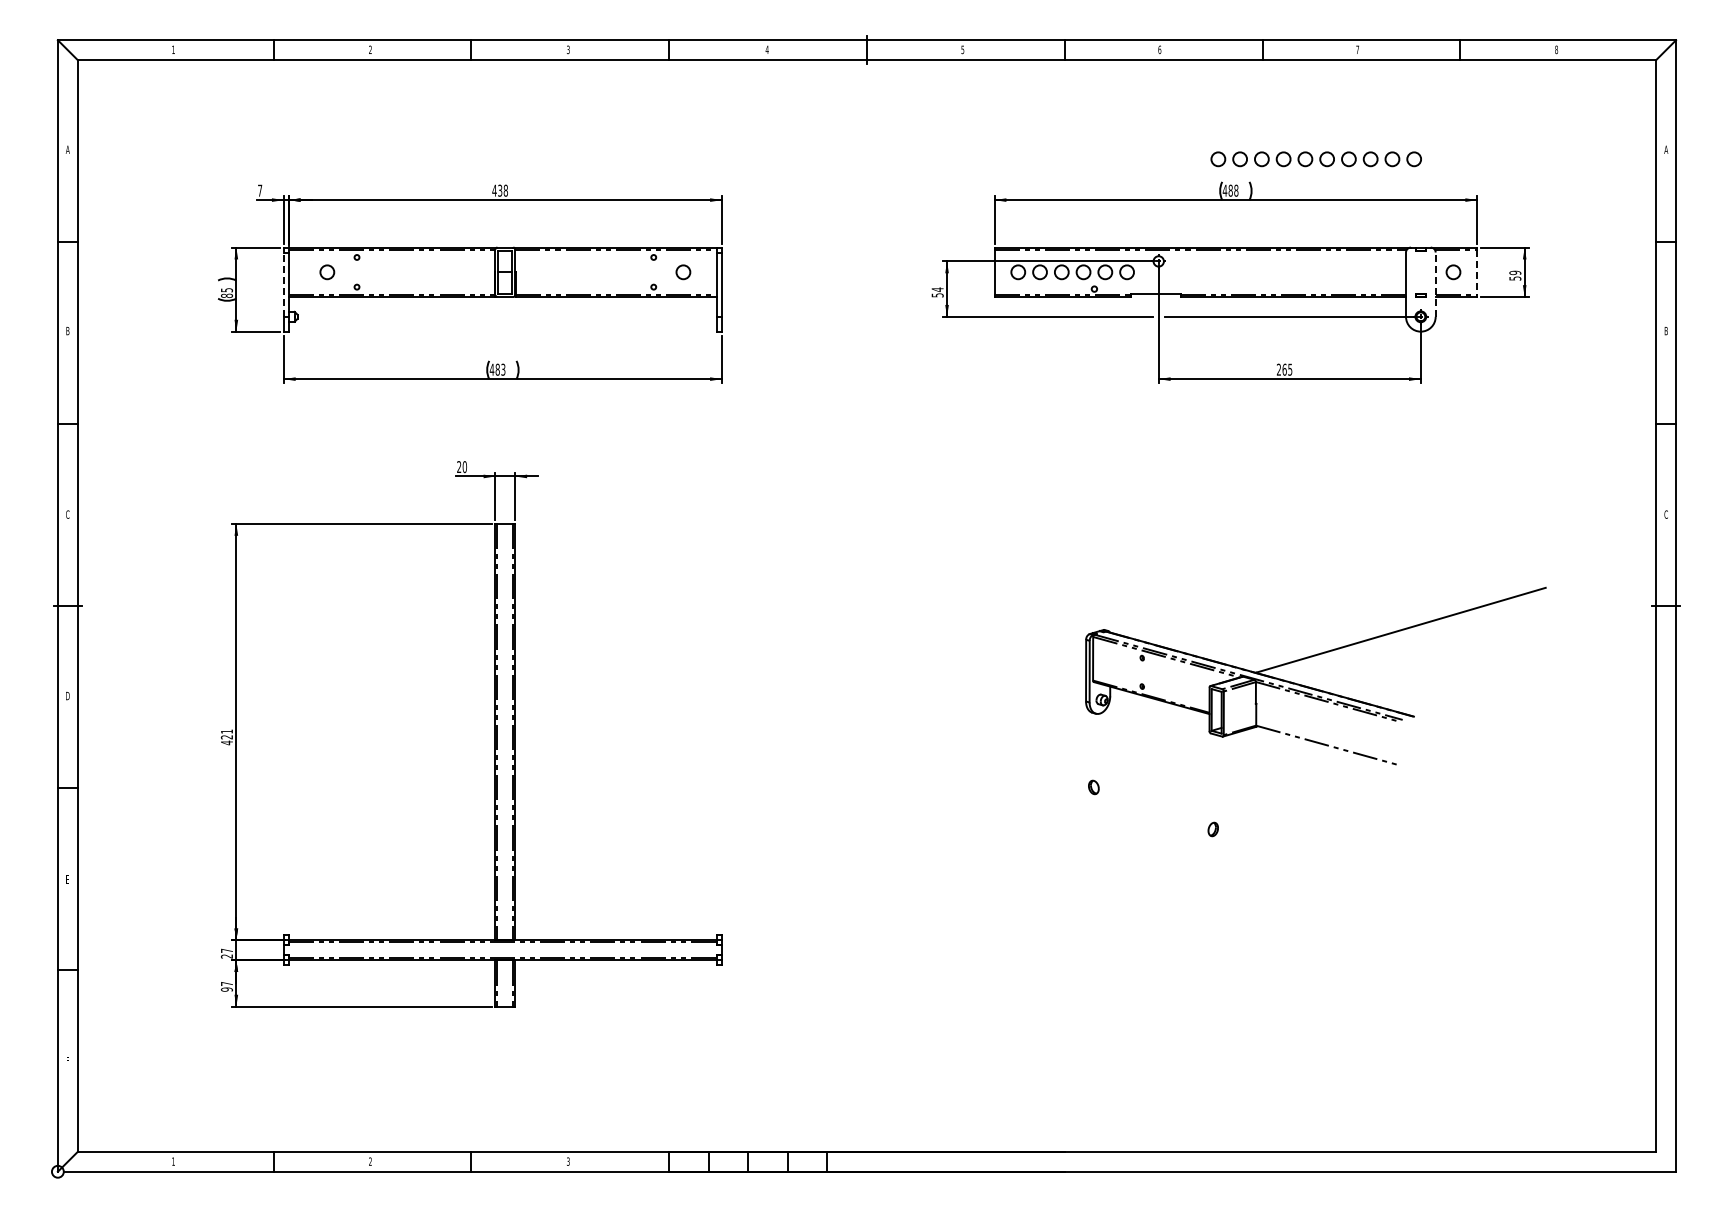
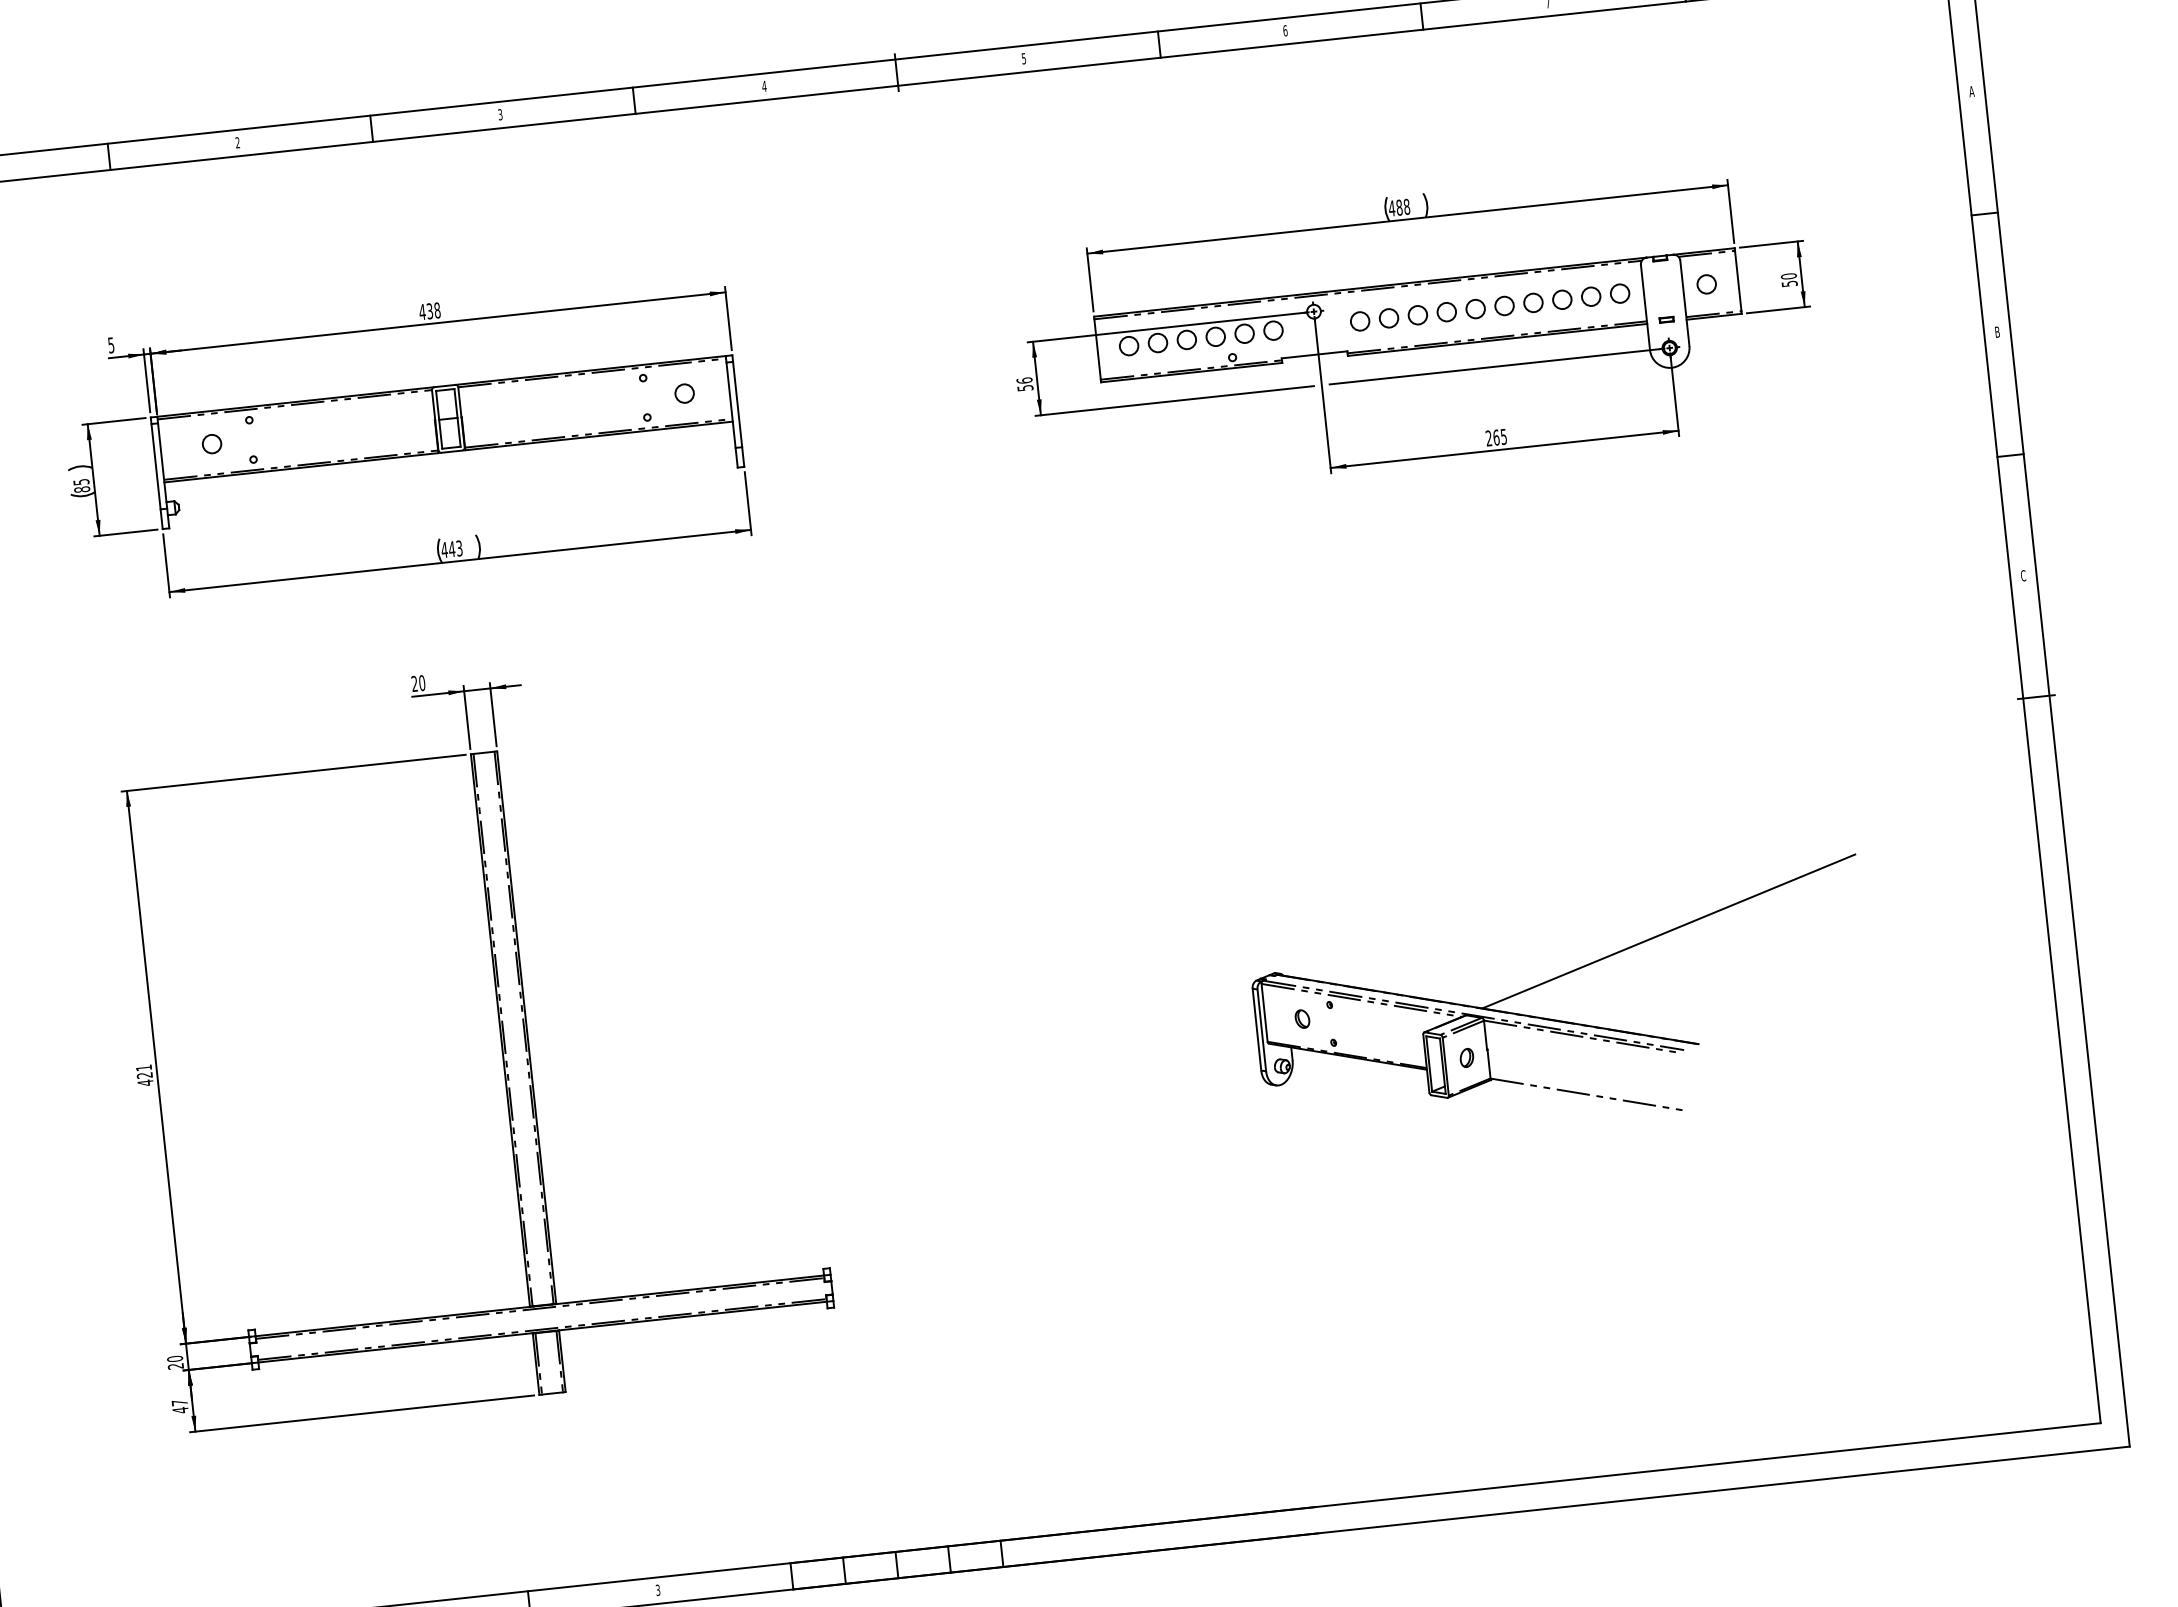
part: (1315, 159) -> (1489, 307), moved
text: (260, 190) -> (111, 345), 7 -> 5
line: (1477, 272) -> (1738, 281), dashed -> solid
text: (1515, 273) -> (1789, 277), 59 -> 50
line: (283, 284) -> (155, 466), dashed -> solid
line: (1435, 284) -> (1684, 303), dashed -> solid
text: (937, 289) -> (1024, 380), 54 -> 56
text: (497, 369) -> (451, 548), 483 -> 443
part: (1313, 687) -> (1561, 1019), moved
text: (226, 950) -> (174, 1358), 27 -> 20
text: (226, 989) -> (179, 1410), 97 -> 47

